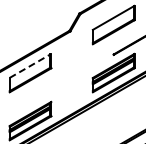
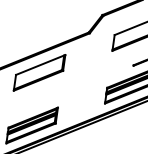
line: (30, 65) -> (40, 64), dashed -> solid

